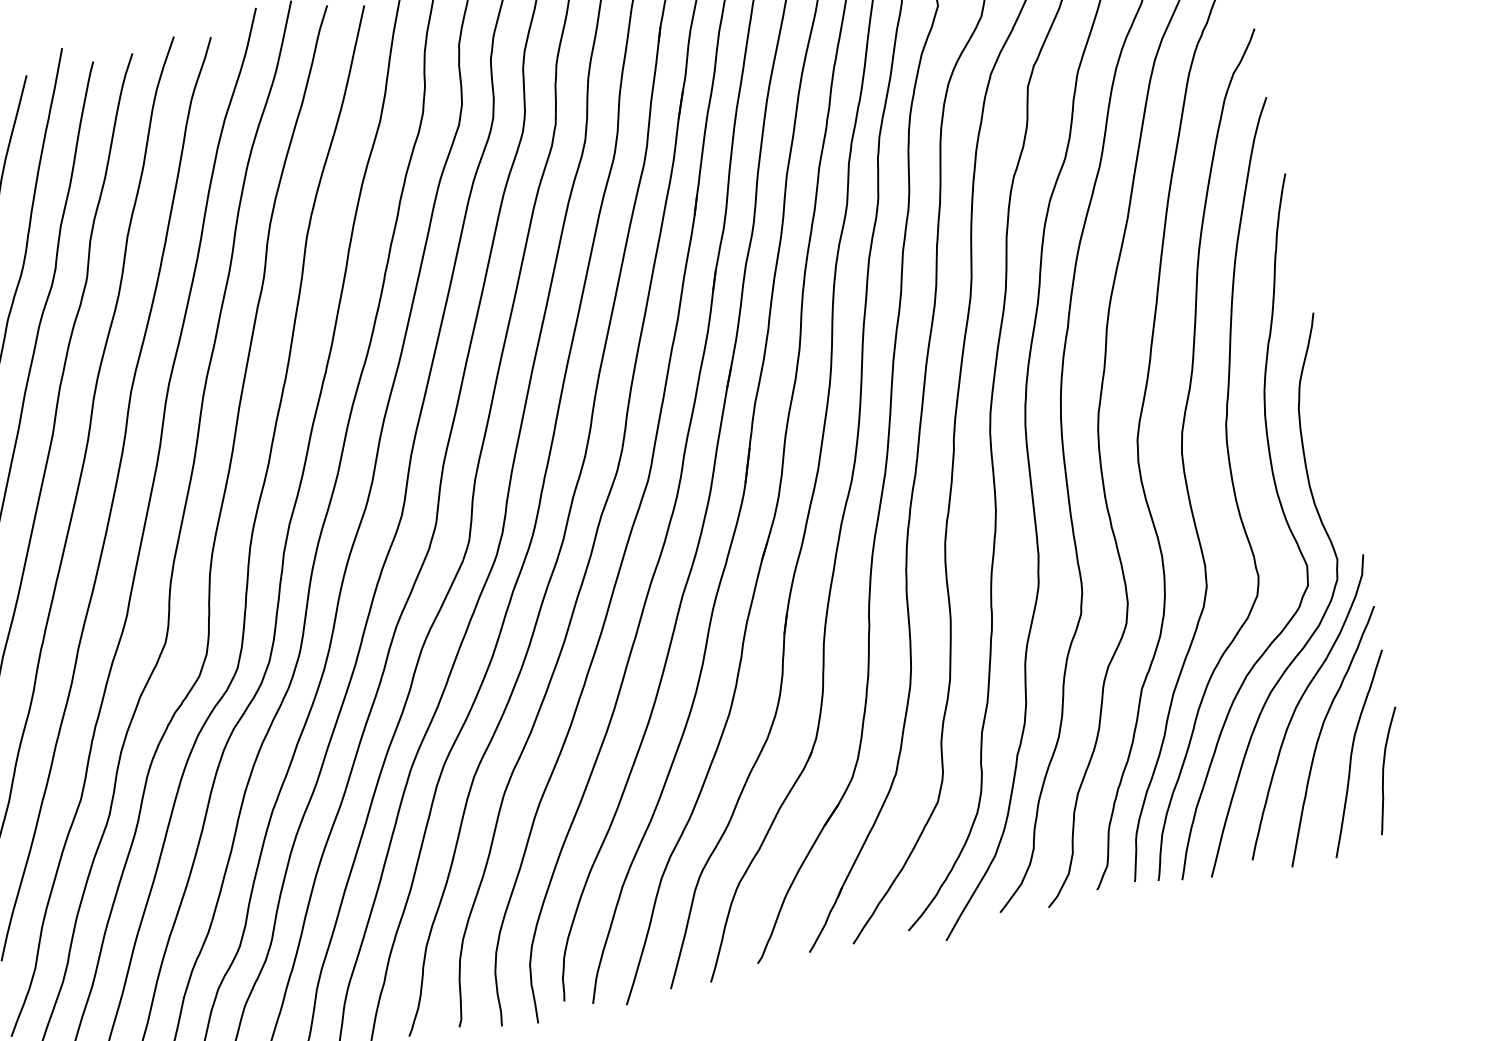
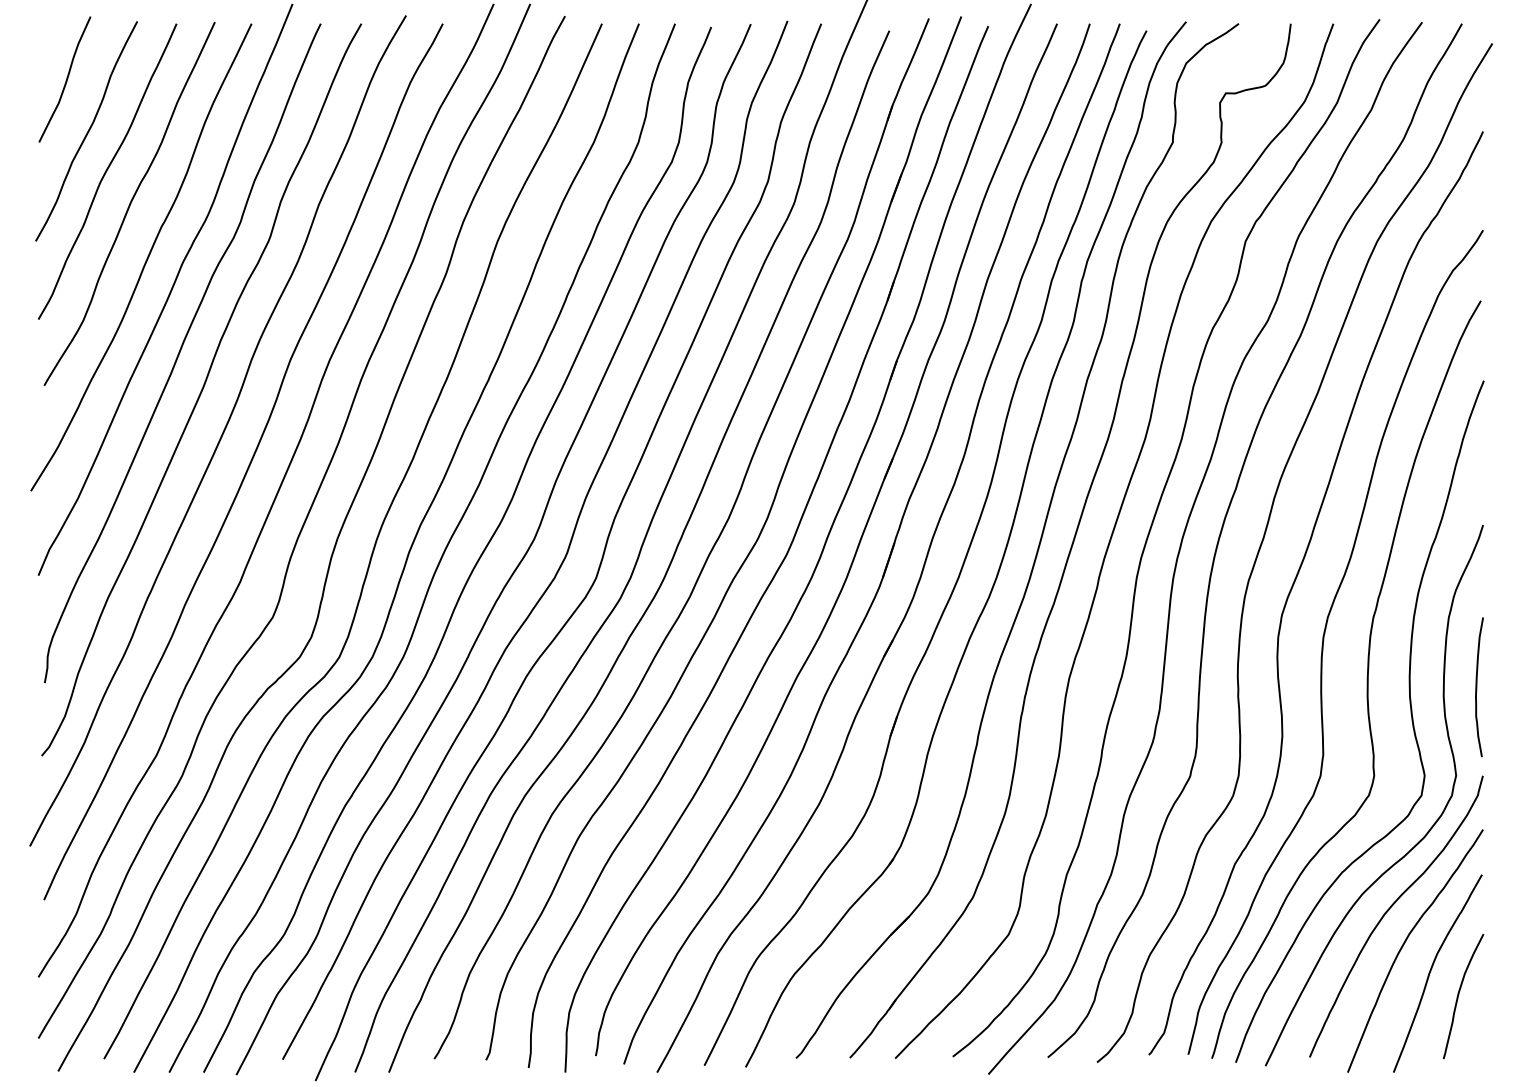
curve: (1340, 470) -> (1477, 687), added

